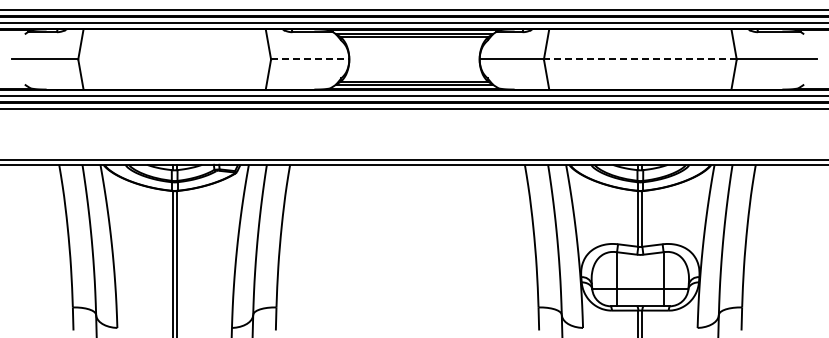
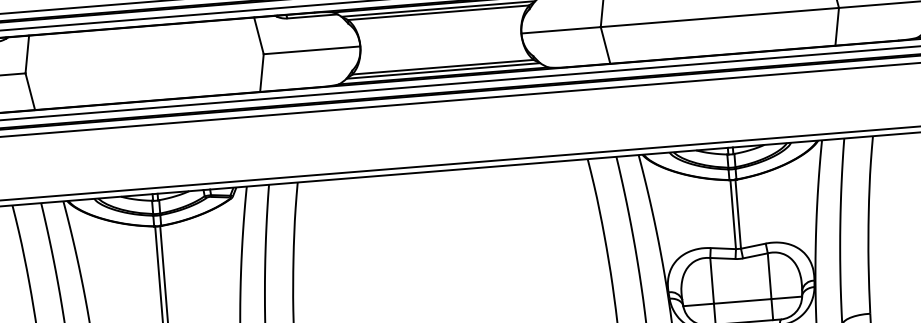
line: (310, 59) -> (312, 50), dashed -> solid
line: (639, 59) -> (718, 17), dashed -> solid

